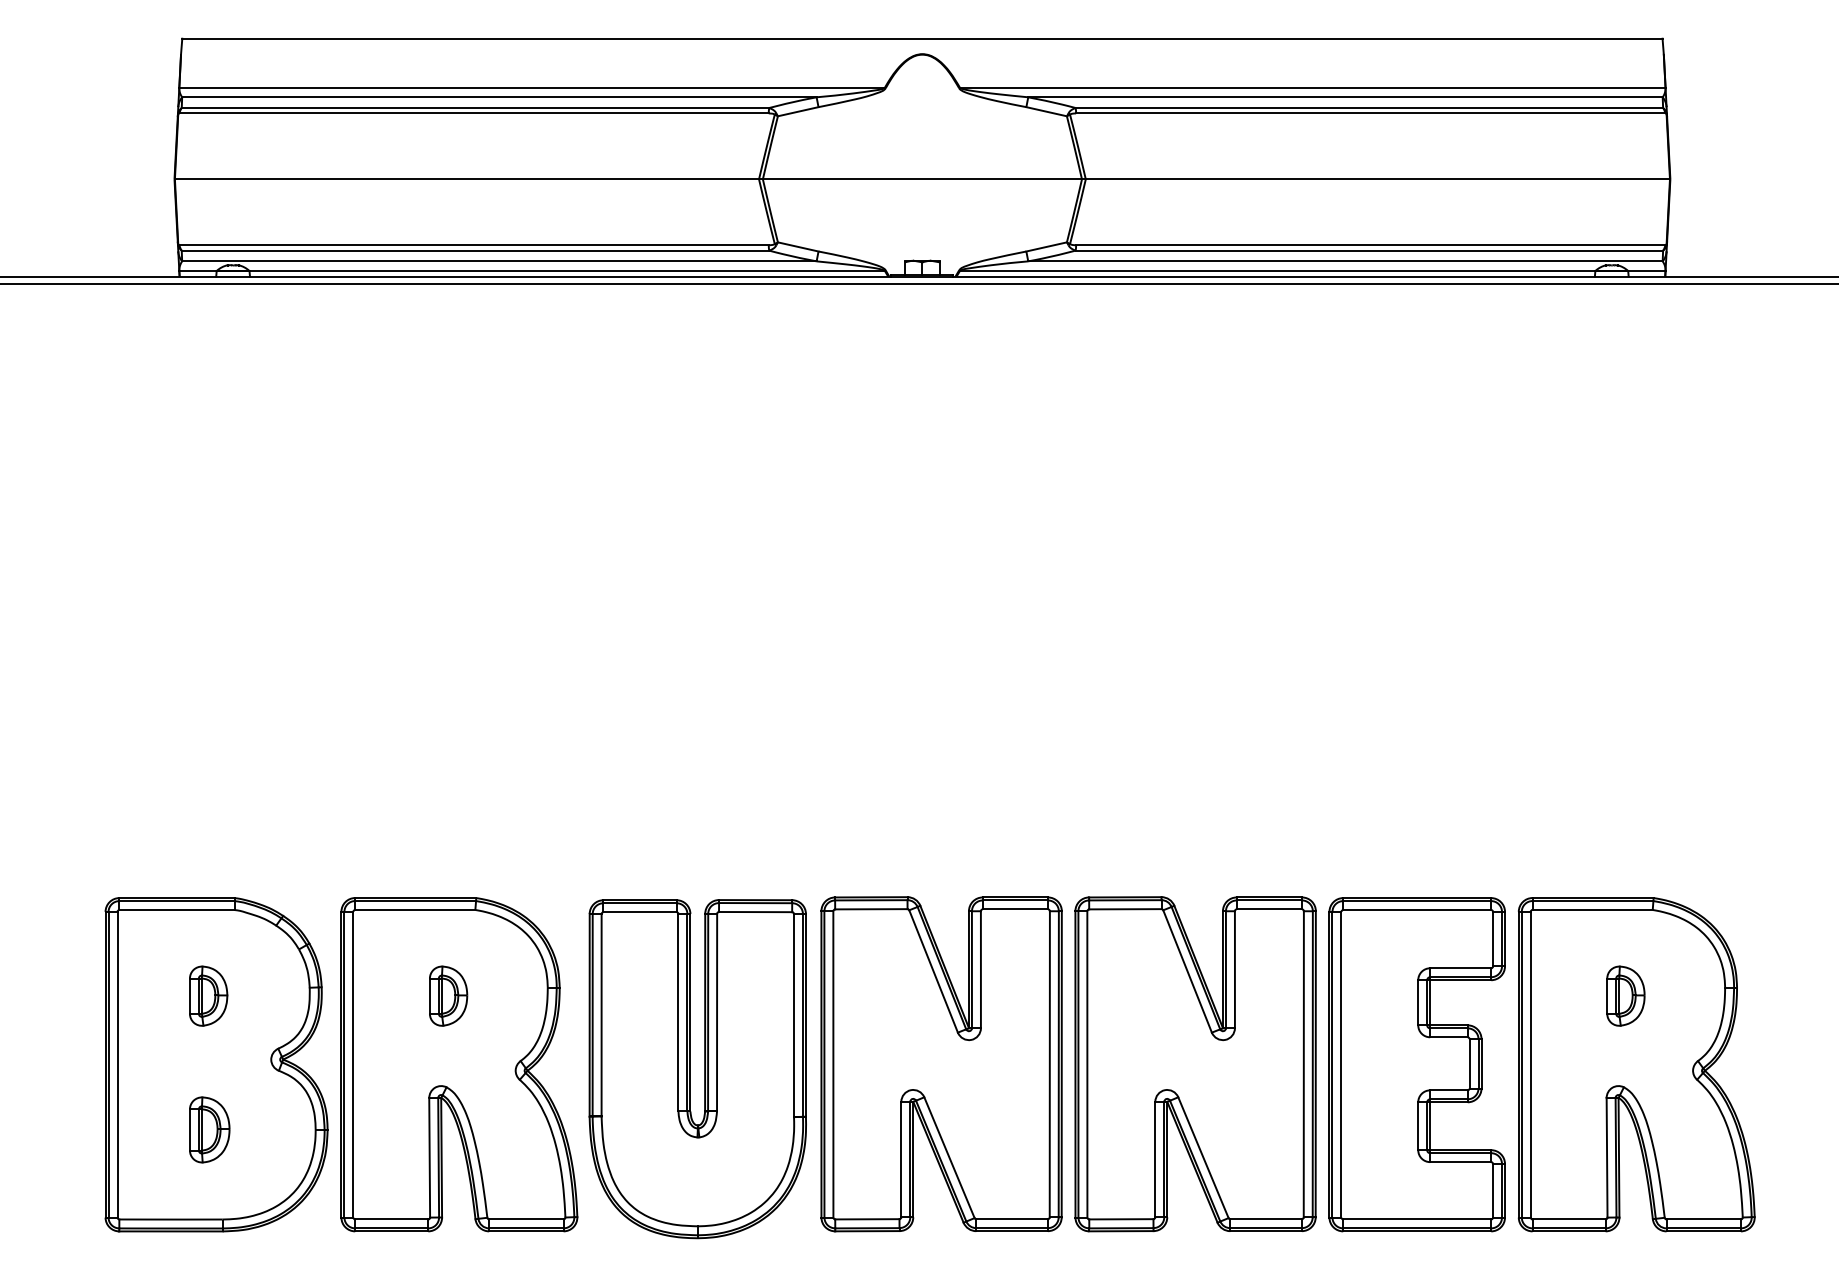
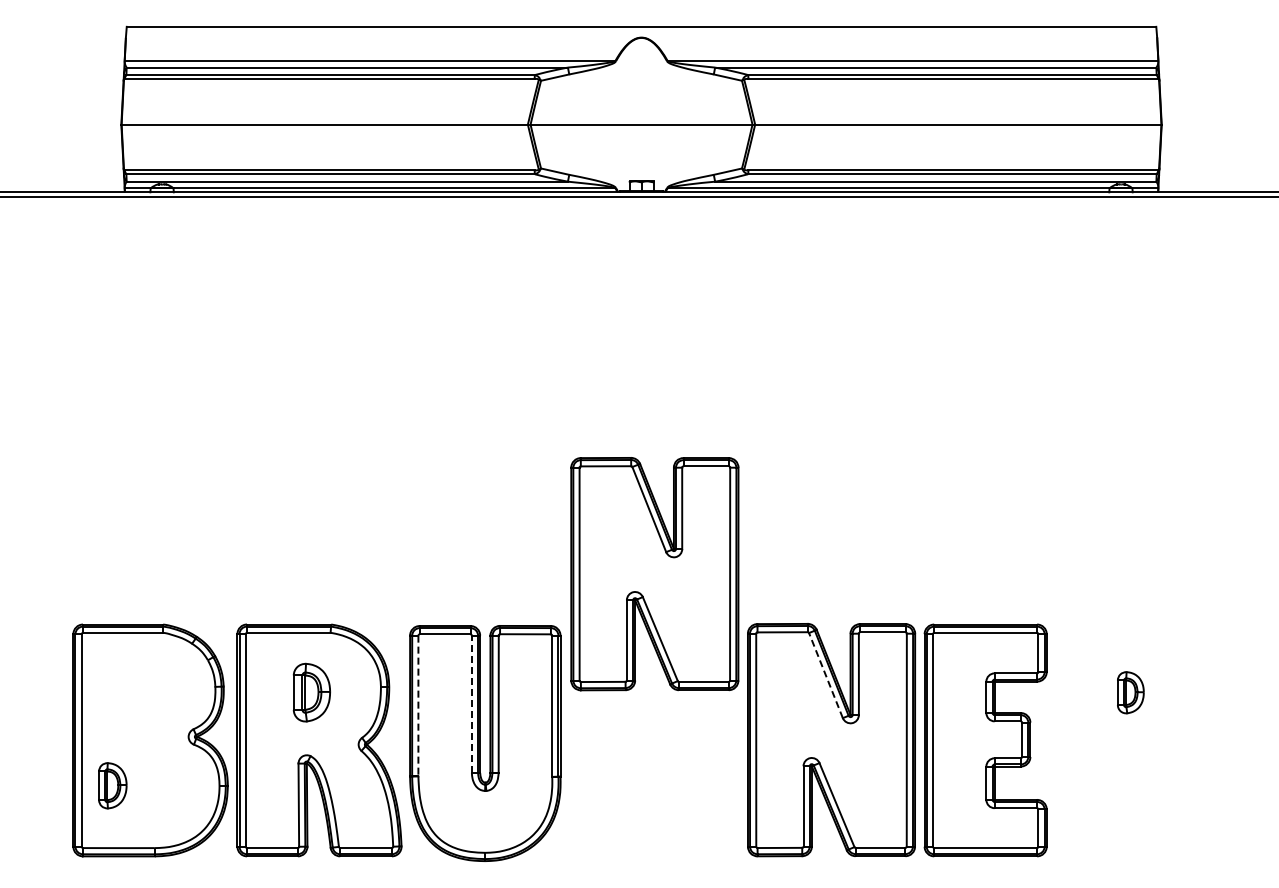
line: (1186, 971) -> (825, 675), solid -> dashed
part: (209, 995) -> (145, 692), removed
part: (447, 995) -> (311, 692), size x1.4
line: (677, 1013) -> (471, 704), solid -> dashed
line: (601, 1015) -> (418, 706), solid -> dashed
part: (941, 1064) -> (654, 574), moved
part: (1636, 1064) -> (1138, 740), removed
part: (209, 1129) -> (112, 785), moved

